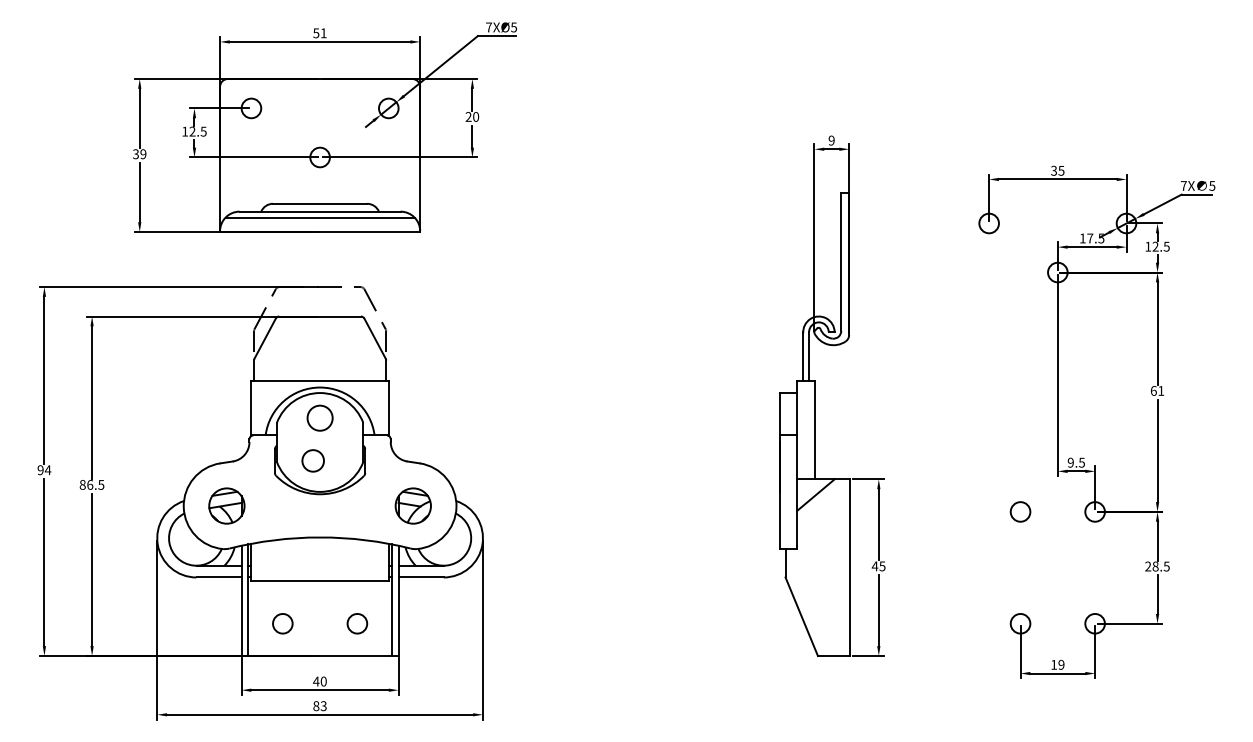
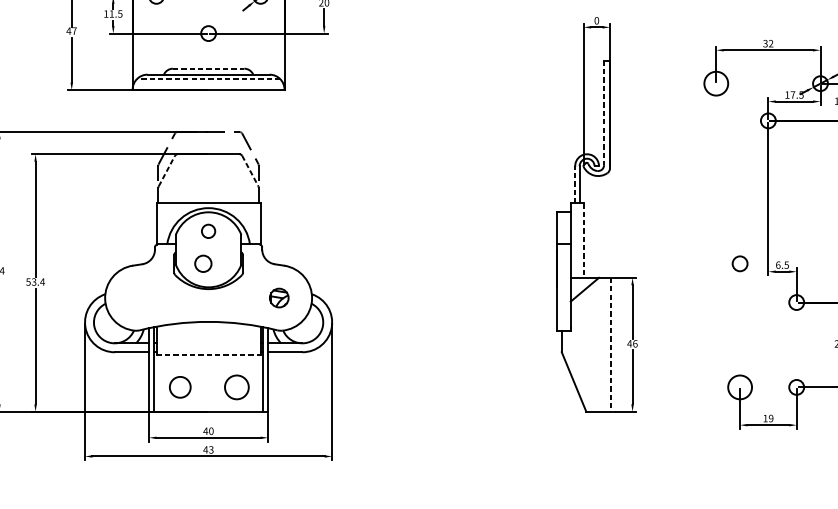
text: (192, 131) -> (111, 13), 12.5 -> 11.5
text: (831, 140) -> (596, 20), 9 -> 0
text: (139, 154) -> (71, 31), 39 -> 47
text: (1061, 170) -> (771, 43), 35 -> 32
line: (320, 203) -> (208, 68), solid -> dashed
line: (319, 217) -> (208, 79), solid -> dashed
circle: (988, 223) -> (715, 83), size x1.6
line: (841, 262) -> (604, 113), solid -> dashed
line: (265, 338) -> (167, 170), solid -> dashed
line: (375, 338) -> (250, 170), solid -> dashed
line: (803, 356) -> (575, 184), solid -> dashed
circle: (319, 417) -> (208, 230), size x0.7
line: (814, 430) -> (583, 240), solid -> dashed
text: (1070, 462) -> (778, 265), 9.5 -> 6.5
text: (91, 484) -> (35, 281), 86.5 -> 53.4
part: (226, 505) -> (137, 297), removed
part: (412, 505) -> (278, 297), size x0.7
circle: (1020, 511) -> (740, 263), moved
text: (882, 566) -> (635, 343), 45 -> 46
line: (850, 568) -> (611, 345), solid -> dashed
line: (320, 581) -> (208, 355), solid -> dashed
circle: (282, 623) -> (180, 387), size x1.4
circle: (357, 623) -> (236, 387), size x1.6
circle: (1020, 623) -> (740, 387), size x1.6
text: (316, 706) -> (205, 450), 83 -> 43

